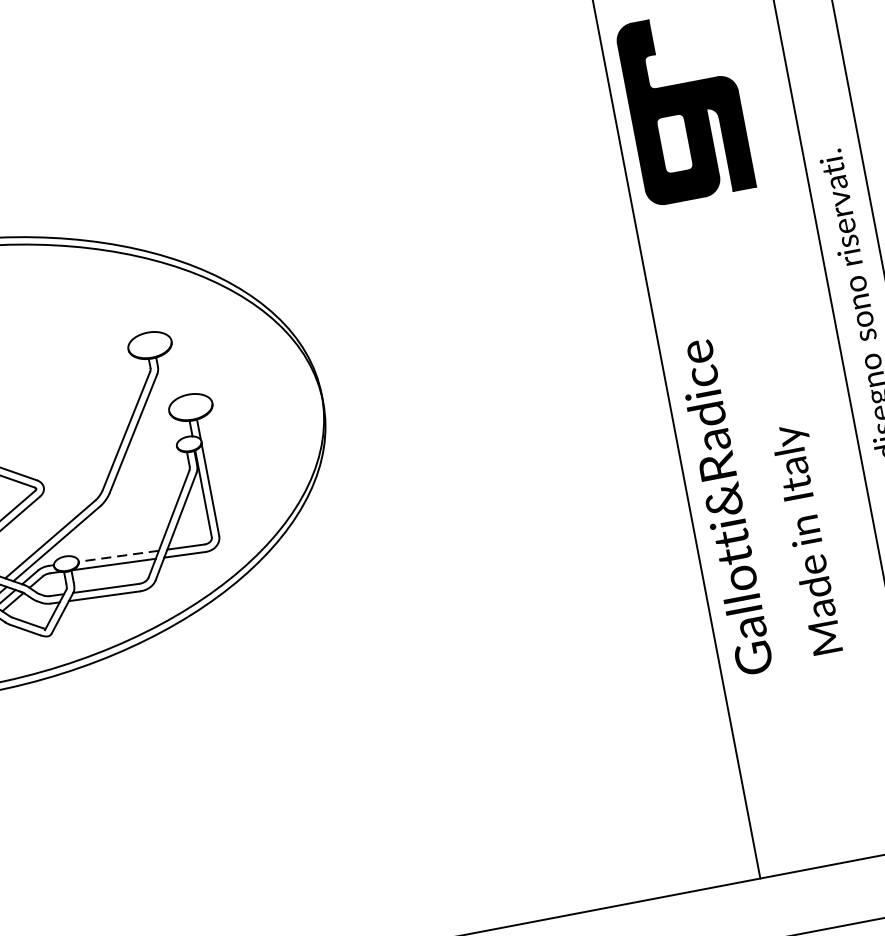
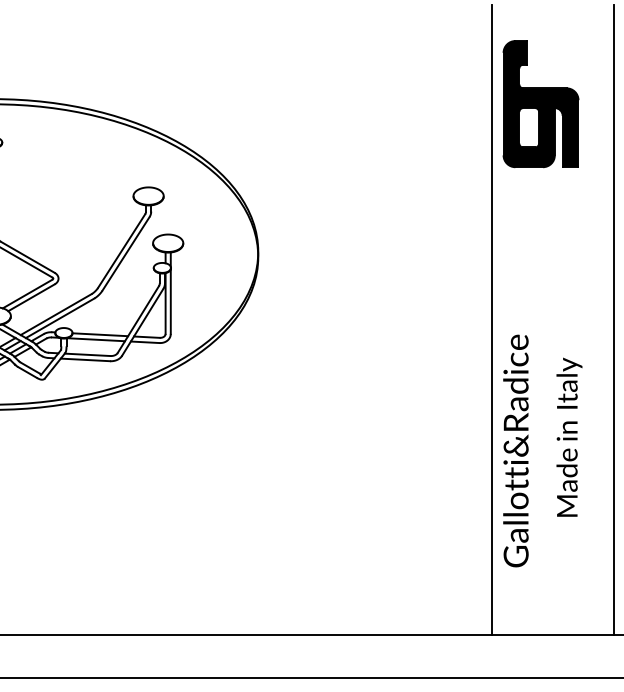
text: (723, 507) -> (515, 450), moved
text: (809, 538) -> (569, 436), moved
line: (118, 555) -> (100, 334), dashed -> solid

